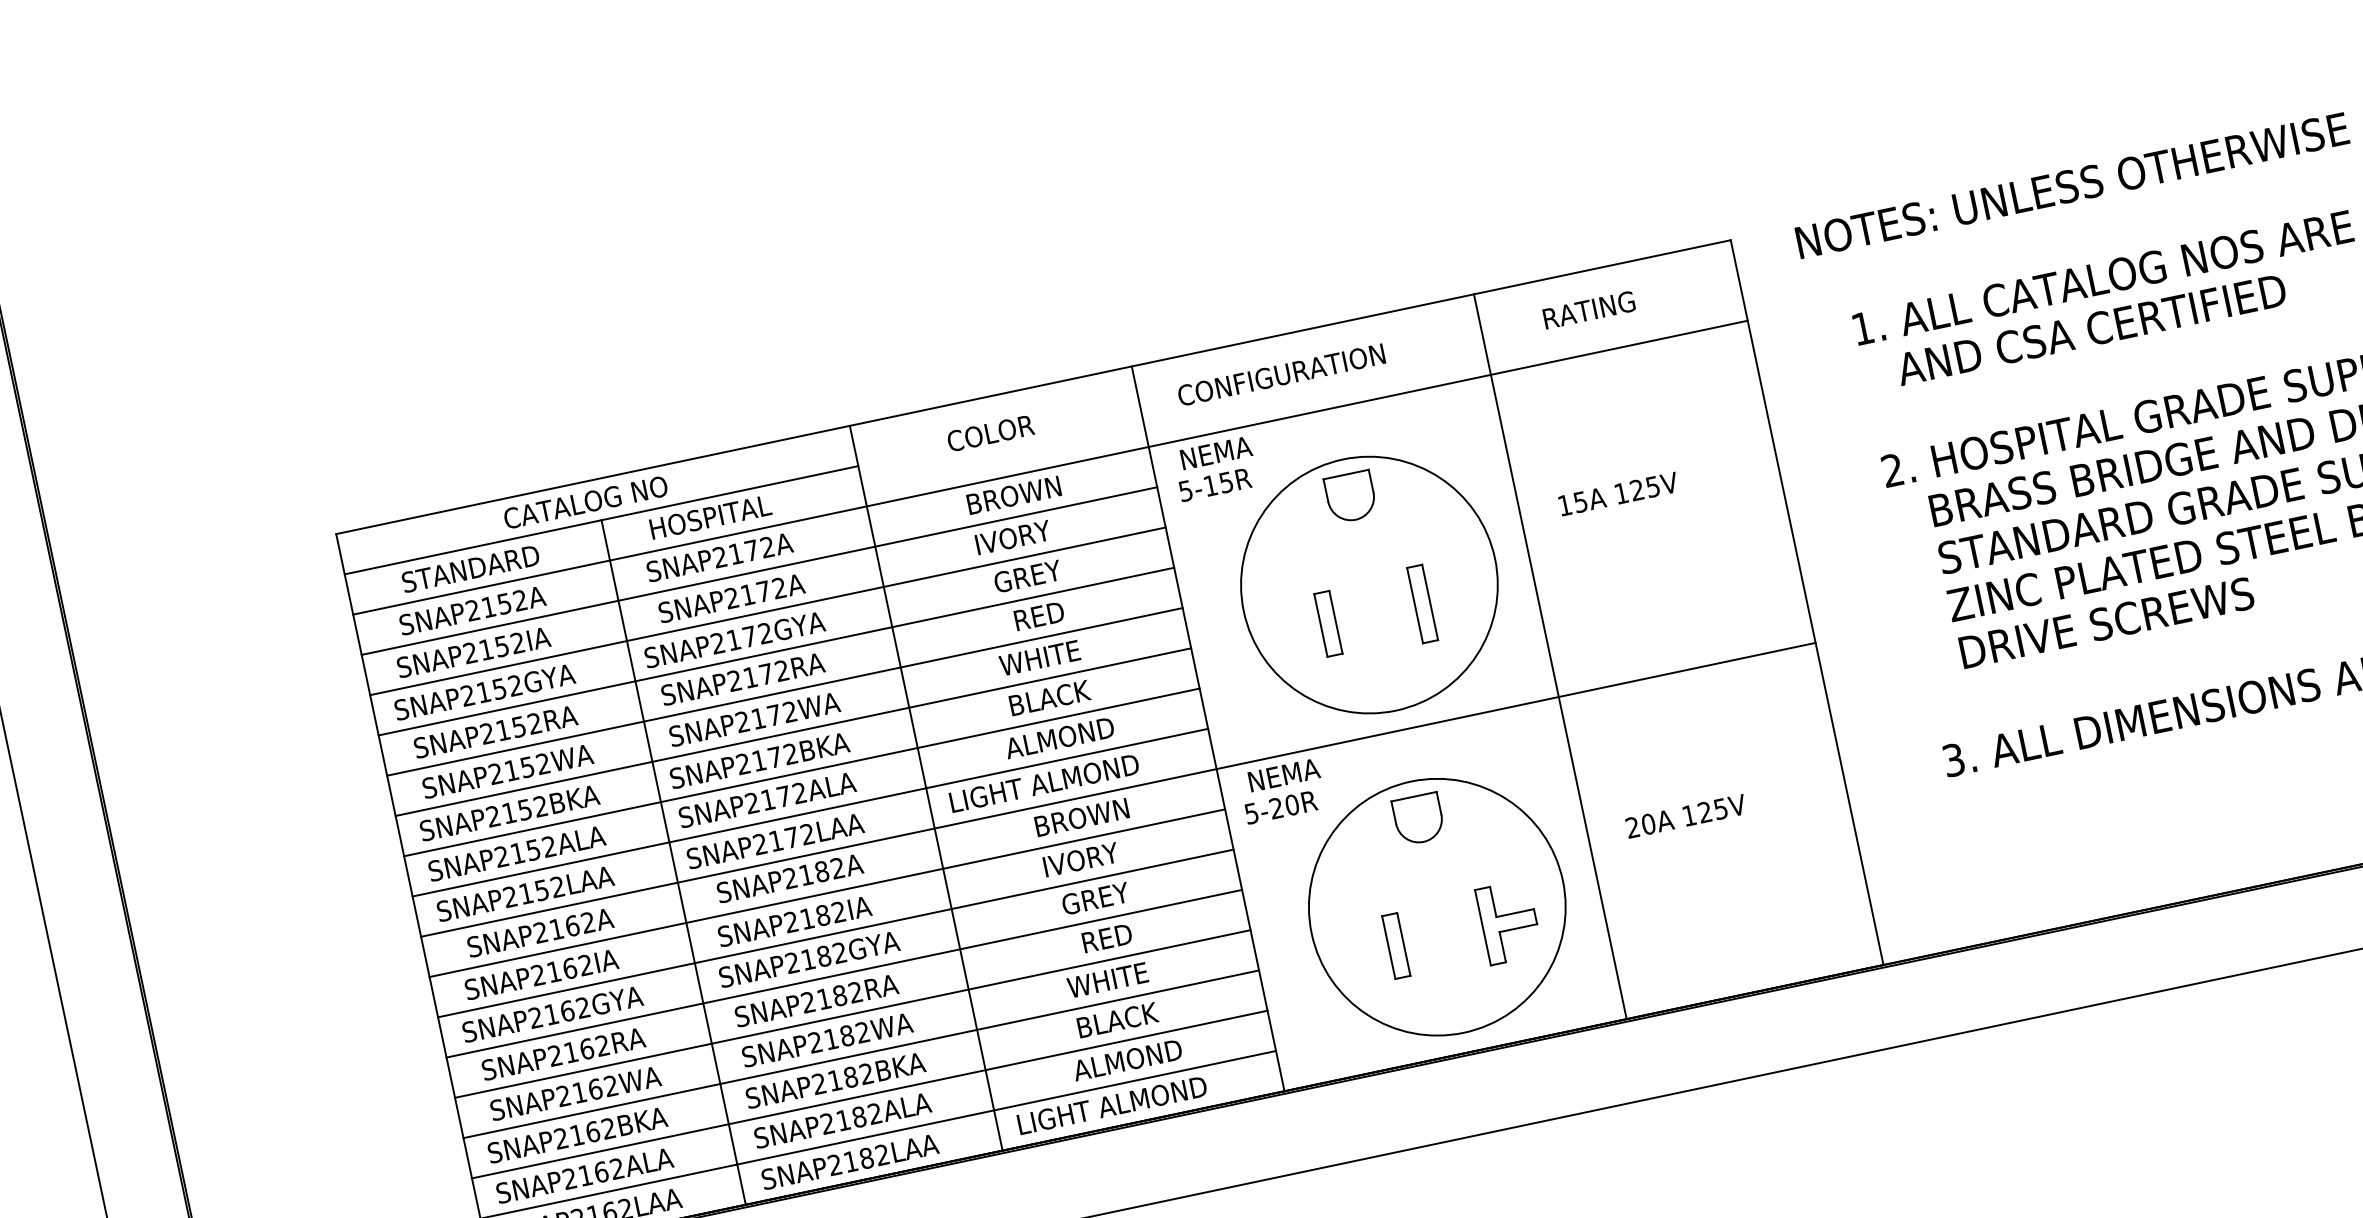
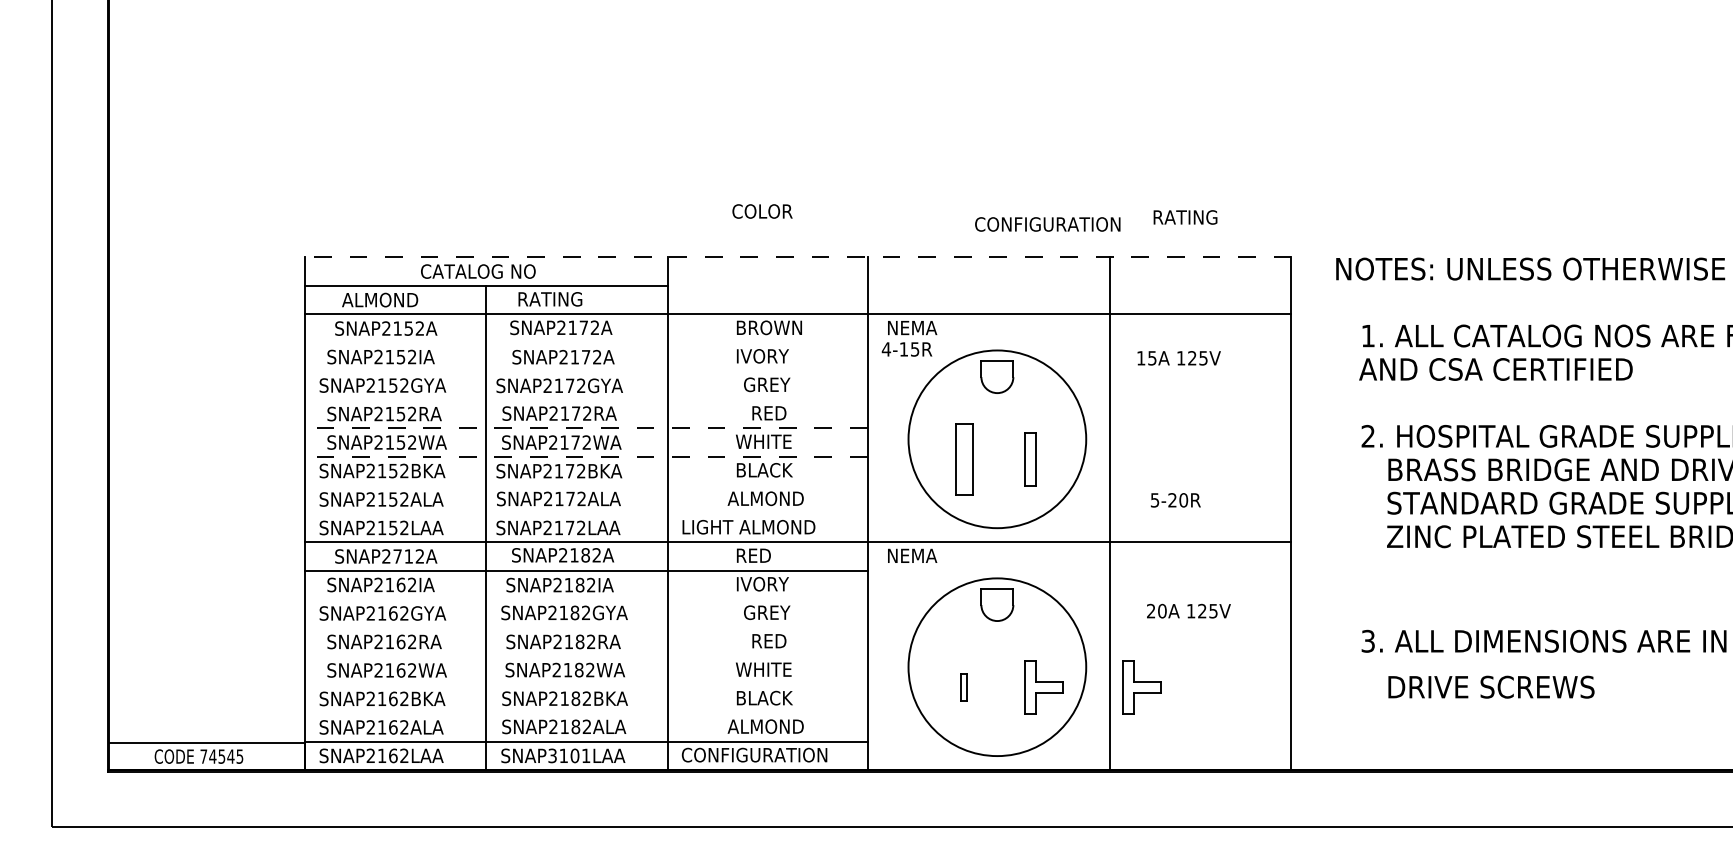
text: (1589, 310) -> (1185, 217), moved
text: (2090, 329) -> (1495, 369), moved
text: (1281, 375) -> (1047, 224), moved
line: (1032, 387) -> (797, 257), solid -> dashed
text: (990, 433) -> (762, 211), moved
text: (1185, 491) -> (886, 349), 5-15R -> 4-15R
text: (1617, 494) -> (1178, 358), moved
text: (711, 517) -> (561, 299), HOSPITAL -> RATING
text: (469, 568) -> (390, 299), STANDARD -> ALMOND
line: (758, 570) -> (585, 342), removed
line: (767, 611) -> (585, 371), removed
text: (2106, 621) -> (1491, 686), moved
part: (1327, 623) -> (963, 459), size x1.6
line: (775, 651) -> (585, 399), removed
line: (784, 692) -> (585, 428), solid -> dashed
line: (792, 732) -> (585, 456), solid -> dashed
line: (801, 773) -> (585, 485), removed
text: (1280, 807) -> (1175, 500), moved
line: (809, 812) -> (585, 513), removed
text: (1685, 815) -> (1188, 610), moved
text: (1081, 817) -> (769, 555), BROWN -> RED
part: (1647, 892) -> (1141, 687), added
text: (564, 927) -> (403, 556), SNAP2162A -> SNAP2712A
line: (834, 934) -> (585, 599), removed
part: (1395, 945) -> (963, 687), size x0.6
line: (843, 973) -> (585, 627), removed
line: (851, 1014) -> (585, 656), removed
line: (860, 1054) -> (585, 684), removed
line: (868, 1095) -> (585, 713), removed
text: (1120, 1102) -> (754, 754), LIGHT ALMOND -> CONFIGURATION
text: (858, 1159) -> (569, 755), SNAP2182LAA -> SNAP3101LAA

